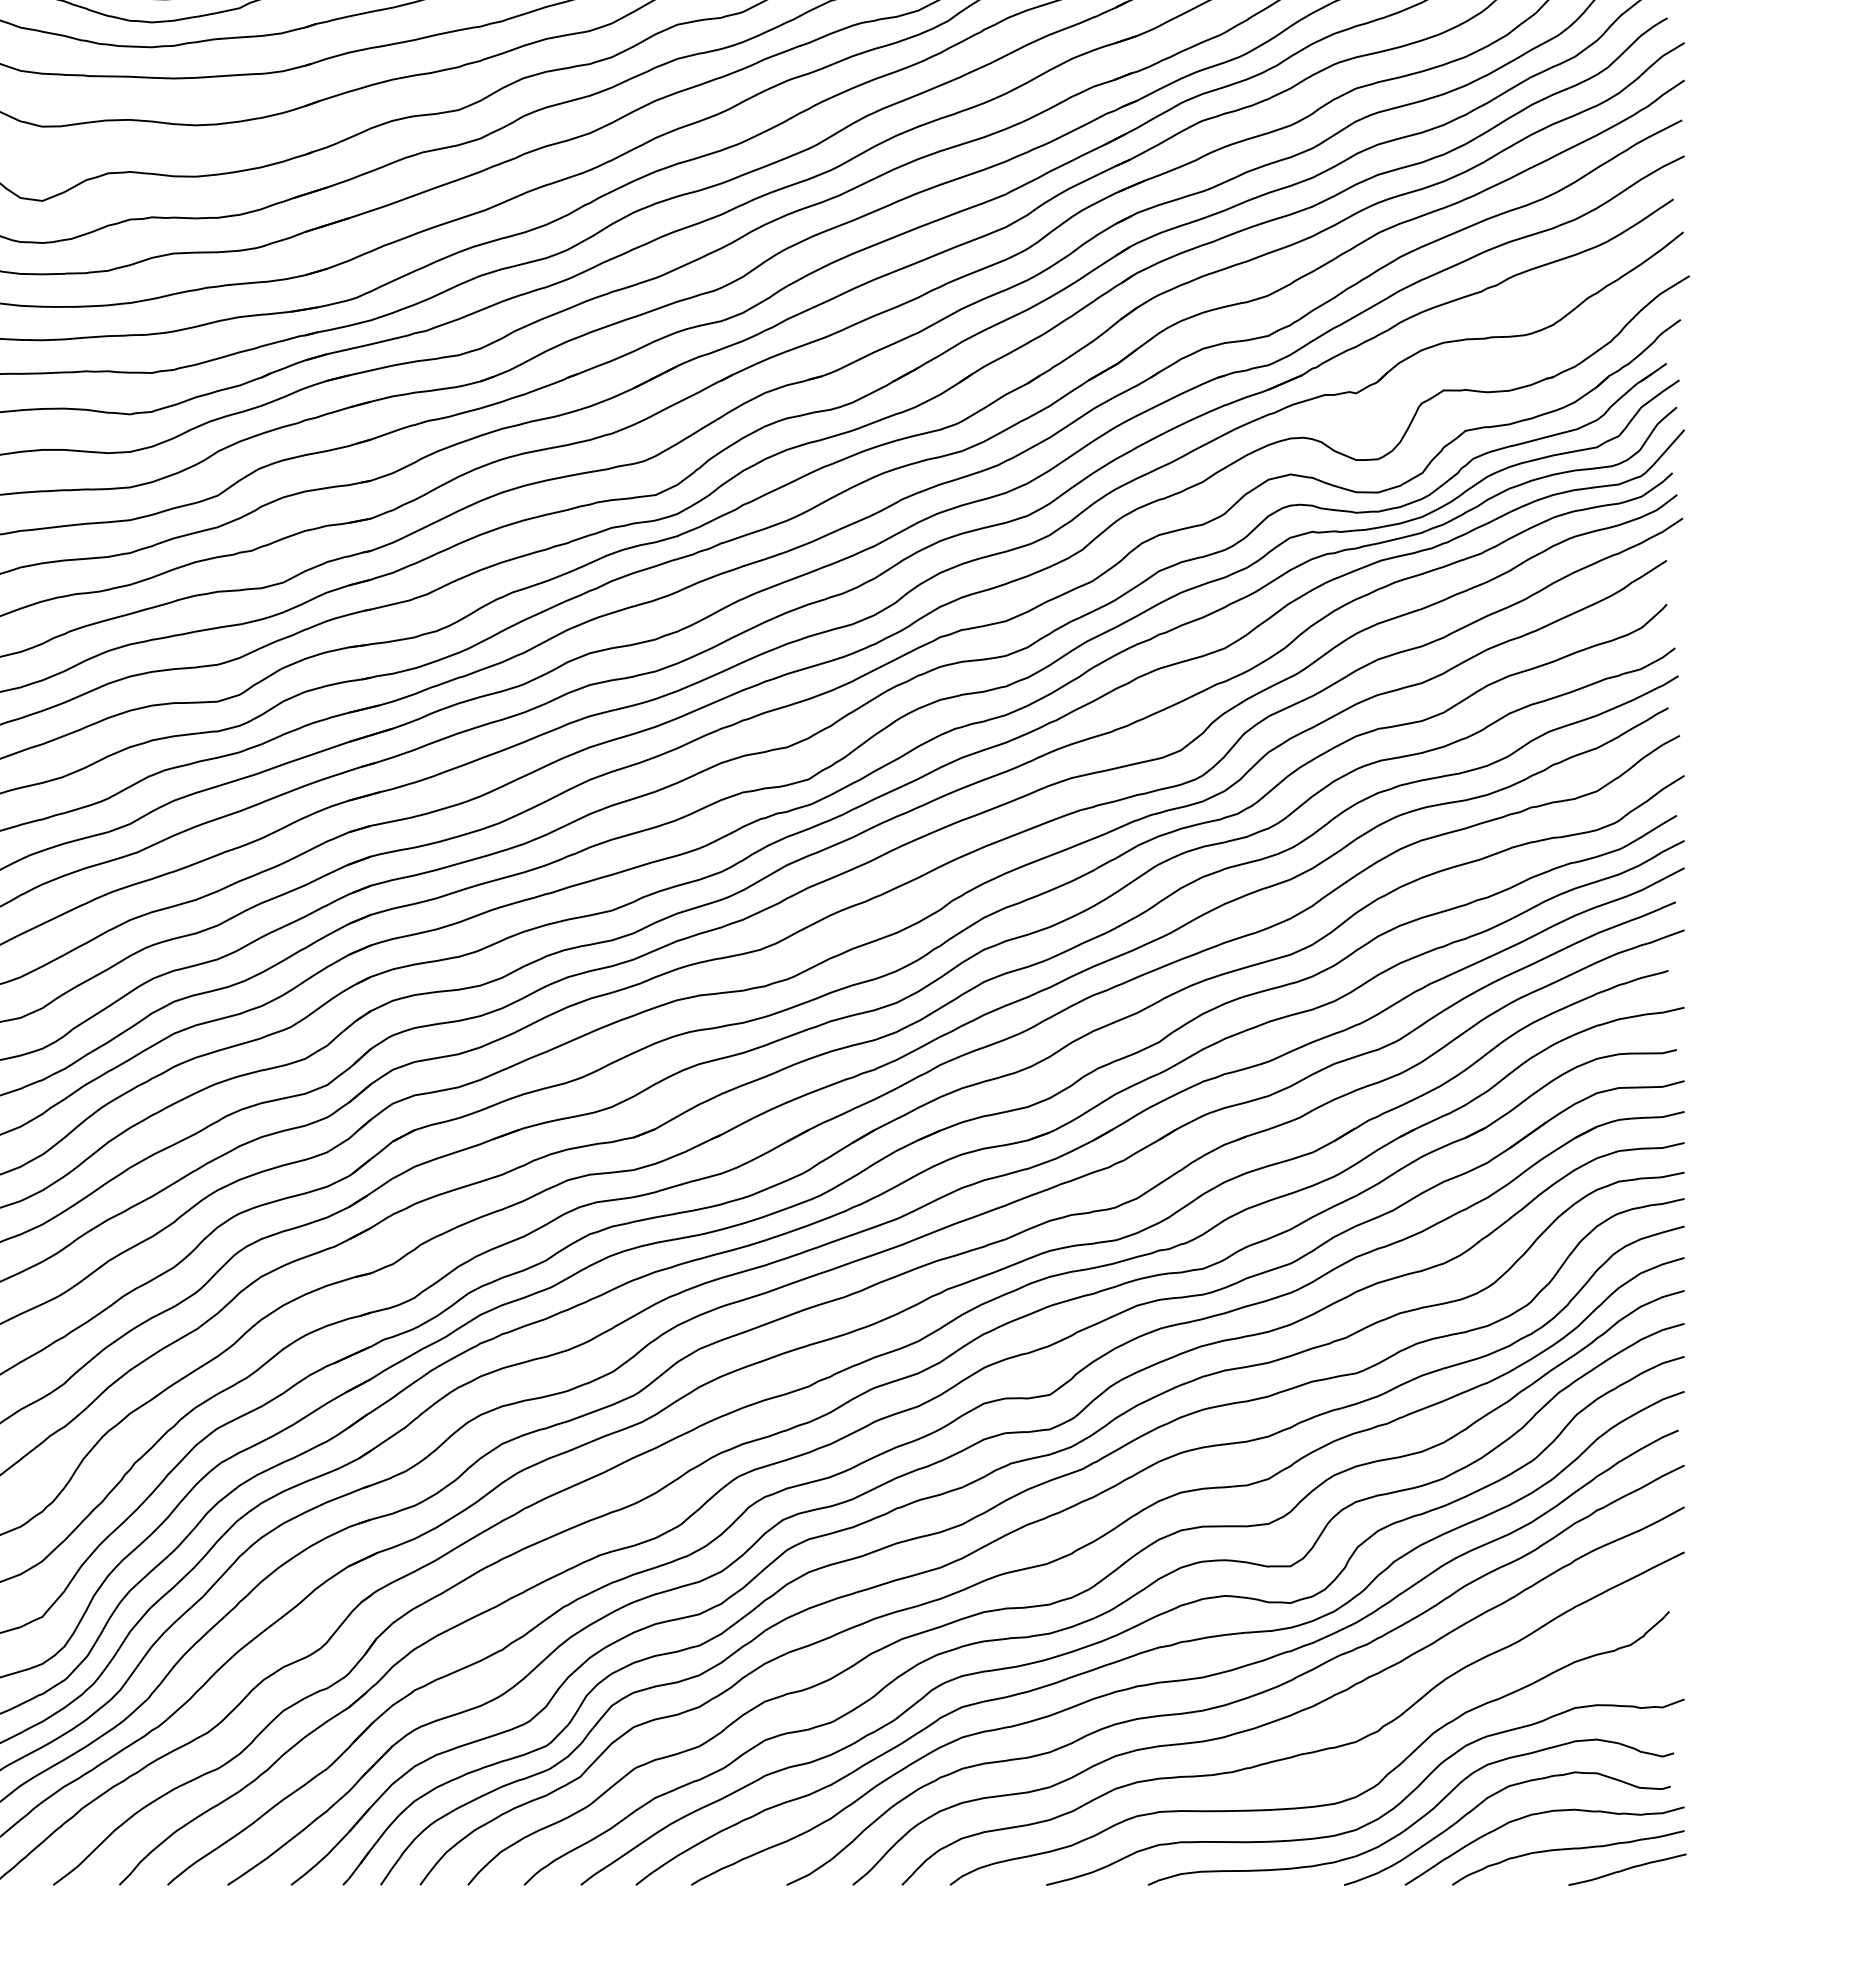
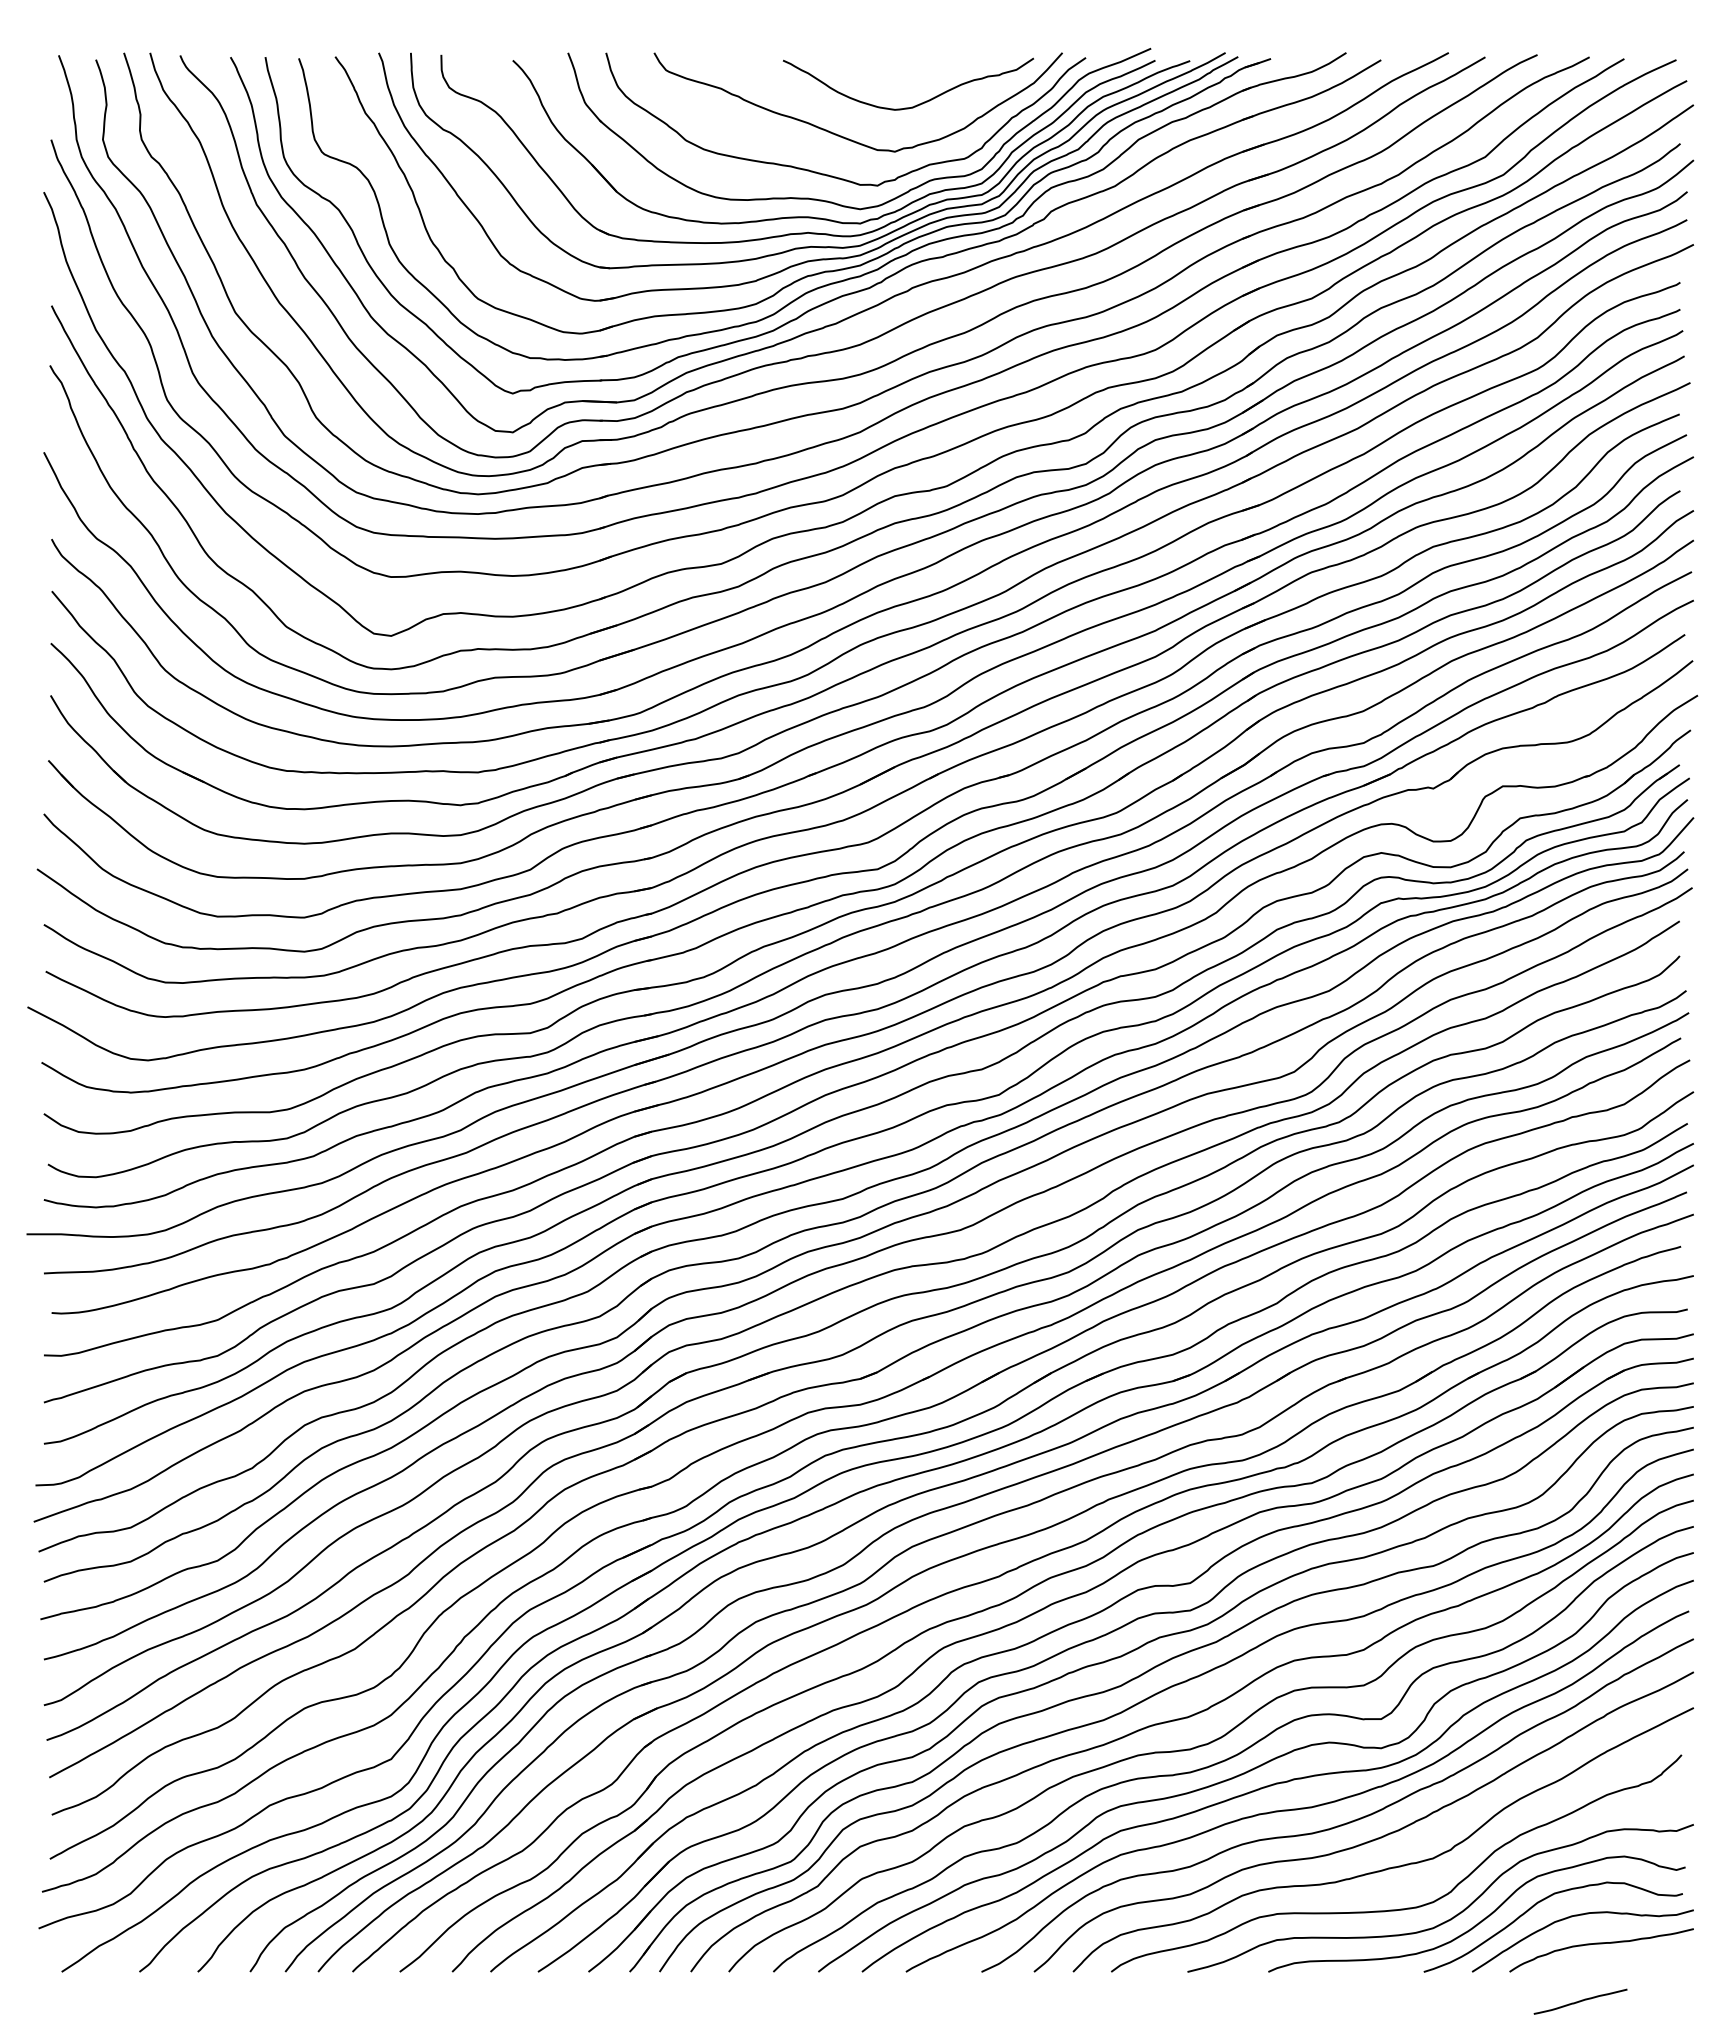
curve: (1627, 1869) -> (1580, 2001), moved

